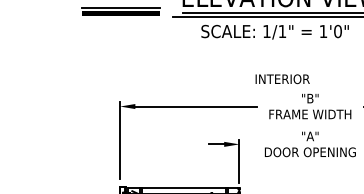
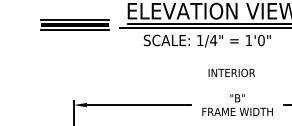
line: (120, 19) -> (74, 30), added
text: (282, 31) -> (213, 40), 1/1" -> 1/4"
text: (282, 79) -> (231, 73), moved

